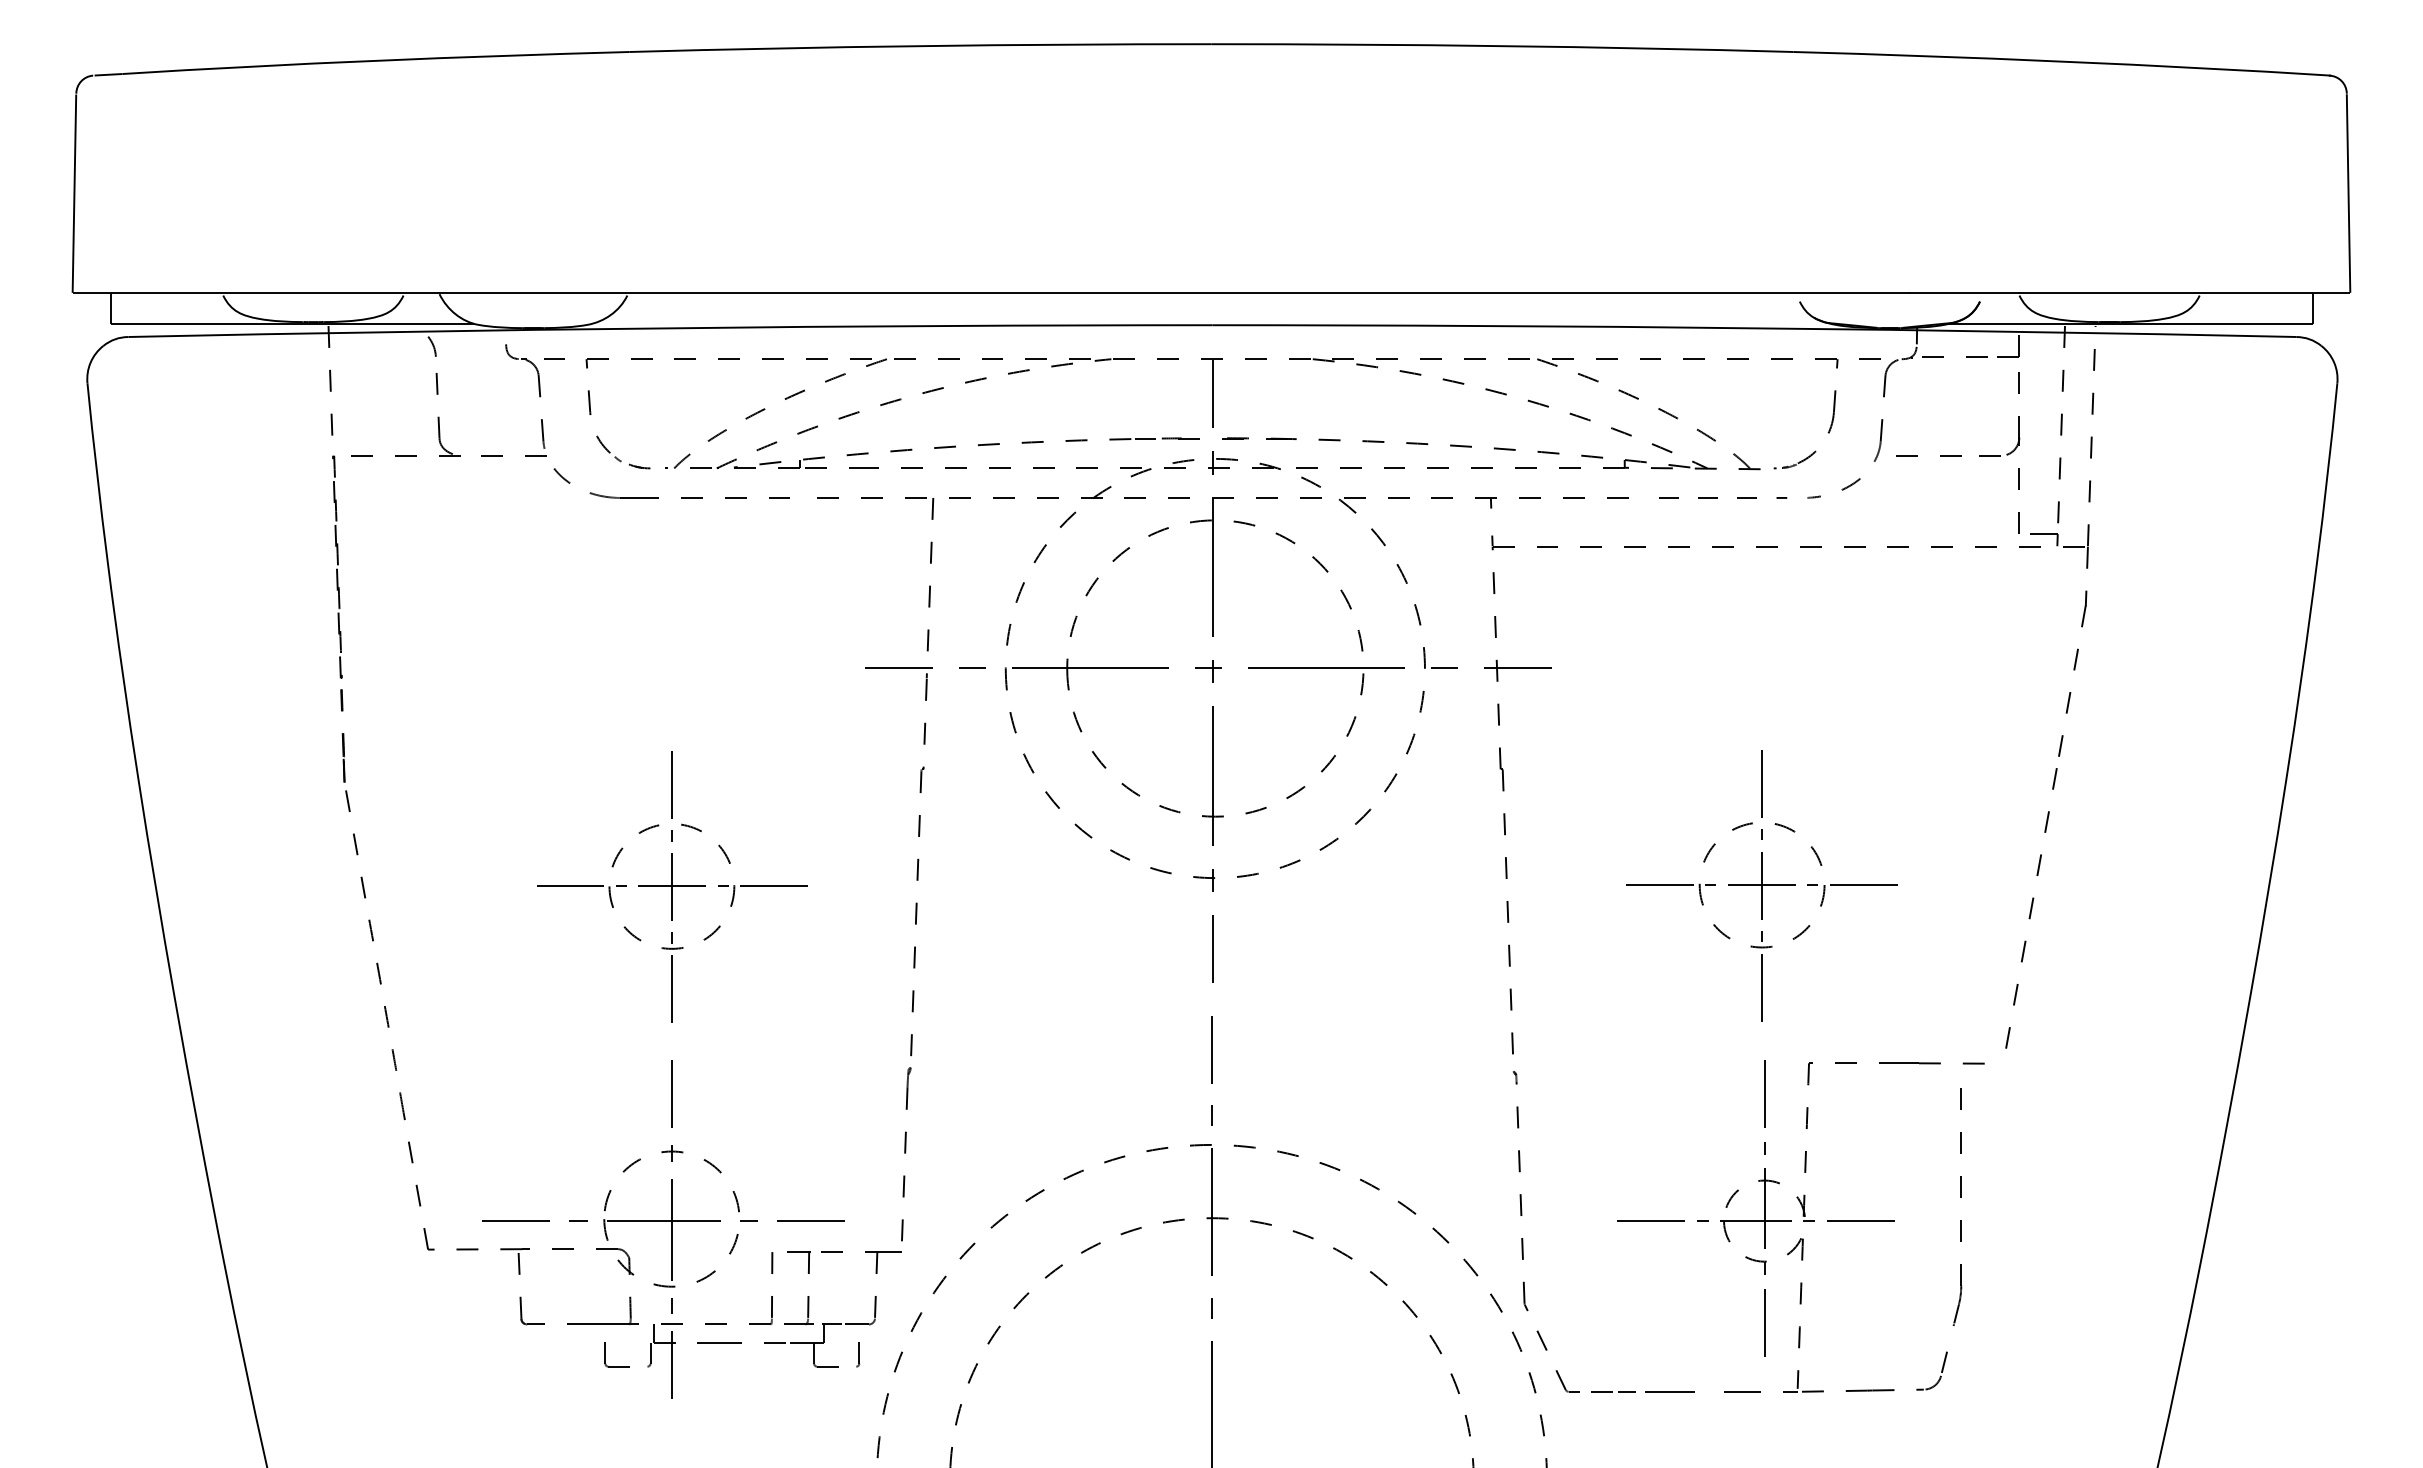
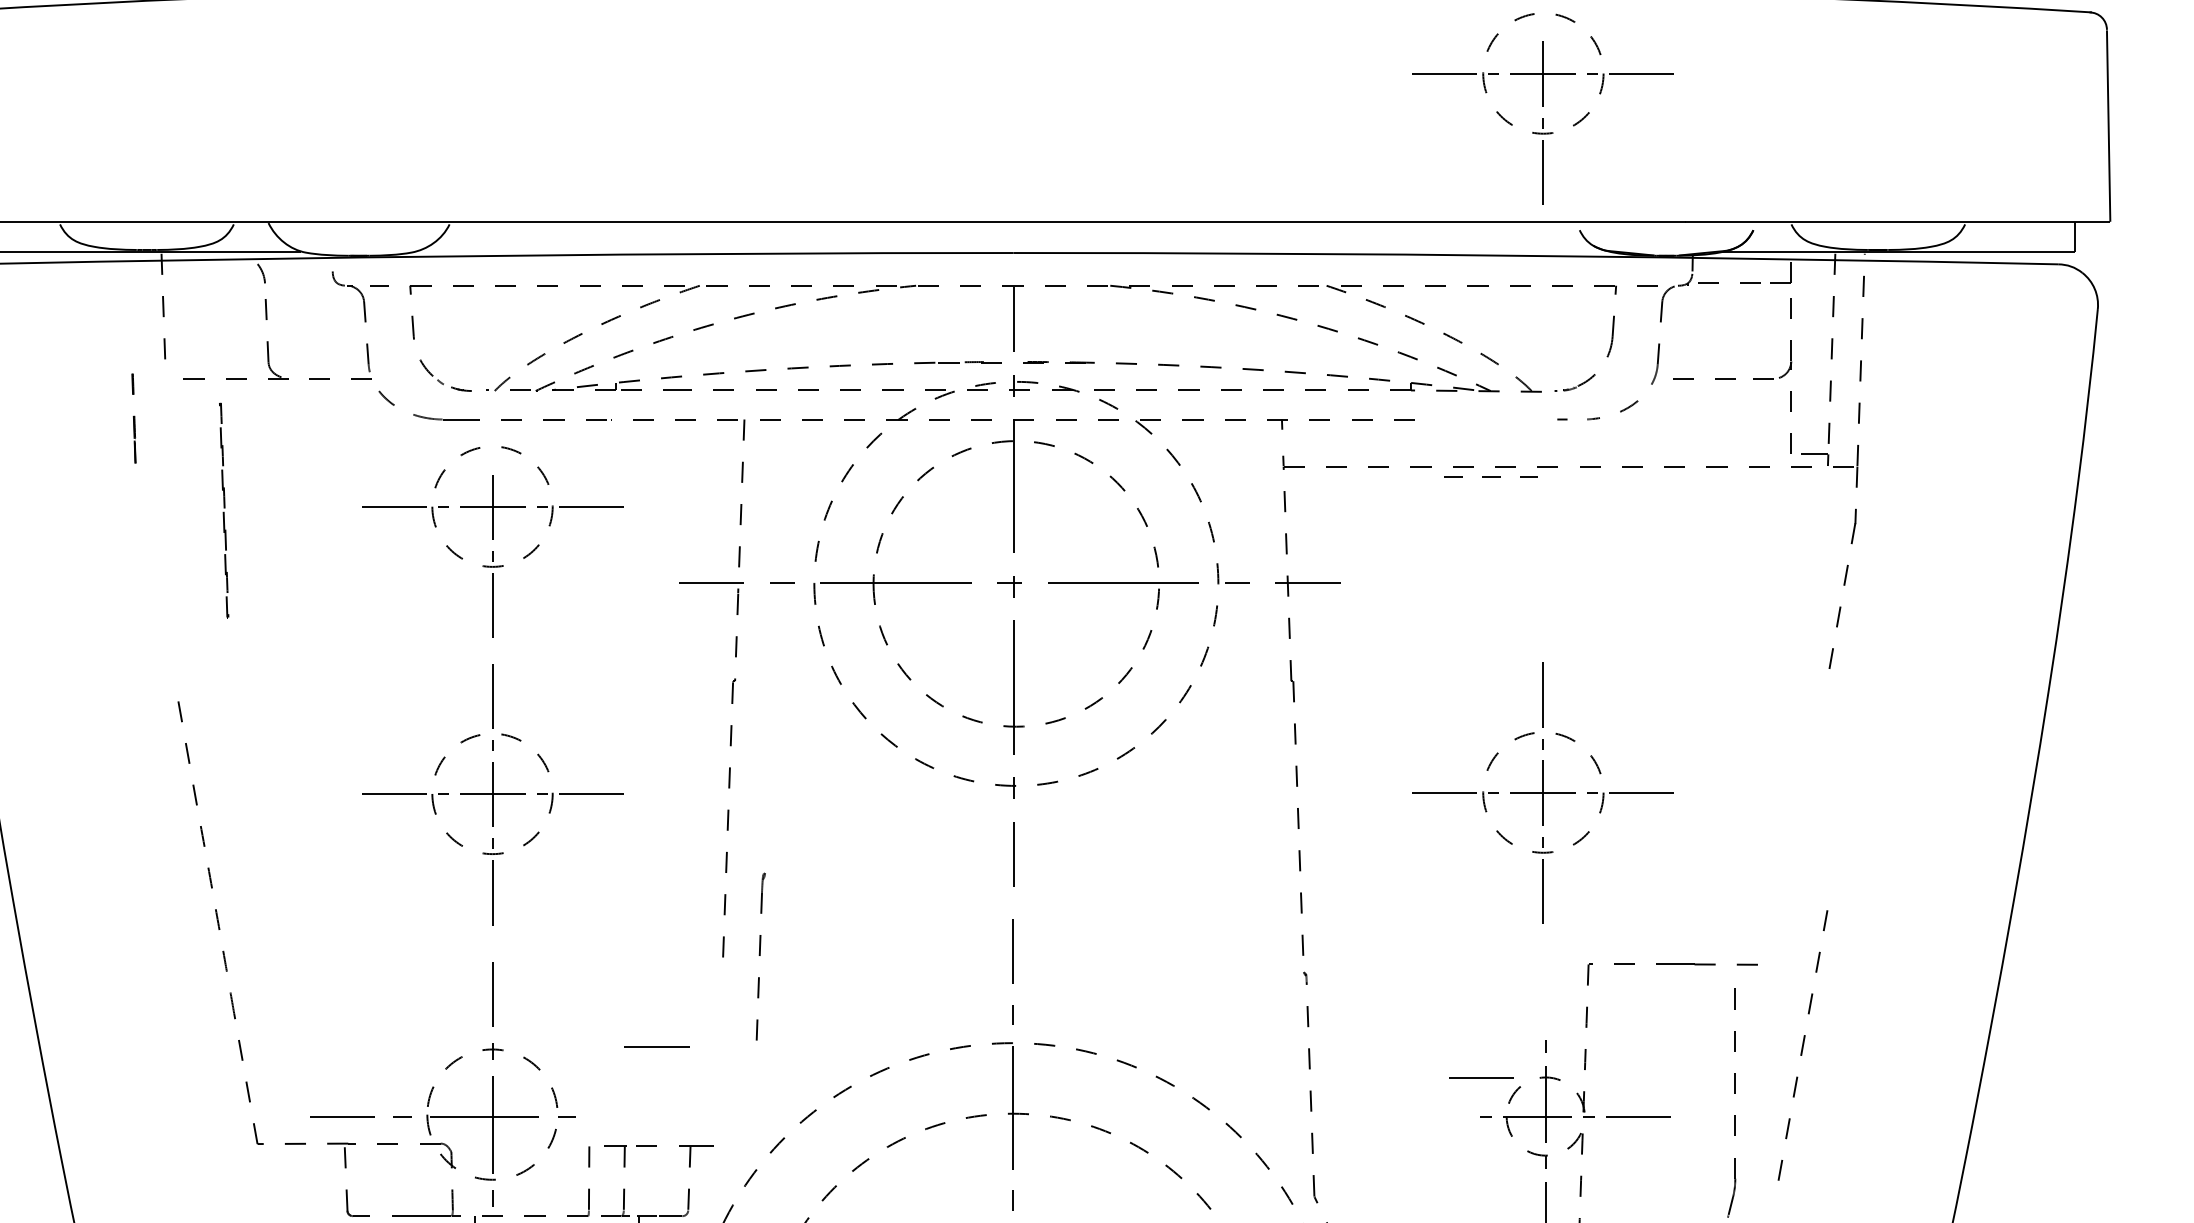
part: (1761, 175) -> (1542, 108), added
line: (1707, 497) -> (1490, 476), moved
part: (337, 566) -> (224, 509), moved
part: (672, 624) -> (493, 541), added
part: (342, 735) -> (133, 418), moved
part: (2031, 908) -> (1803, 1045), moved
line: (1764, 1093) -> (1545, 993), removed
part: (906, 1154) -> (761, 956), moved
line: (810, 1220) -> (655, 1046), moved
line: (1650, 1220) -> (1481, 1077), moved

